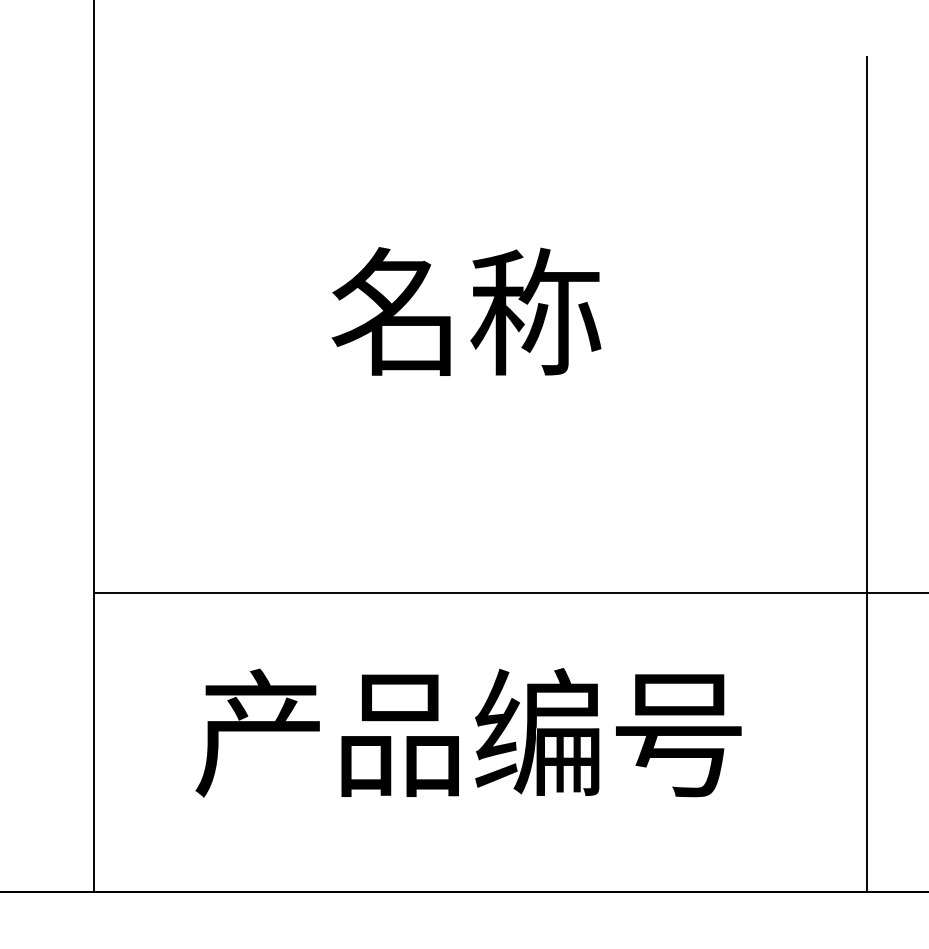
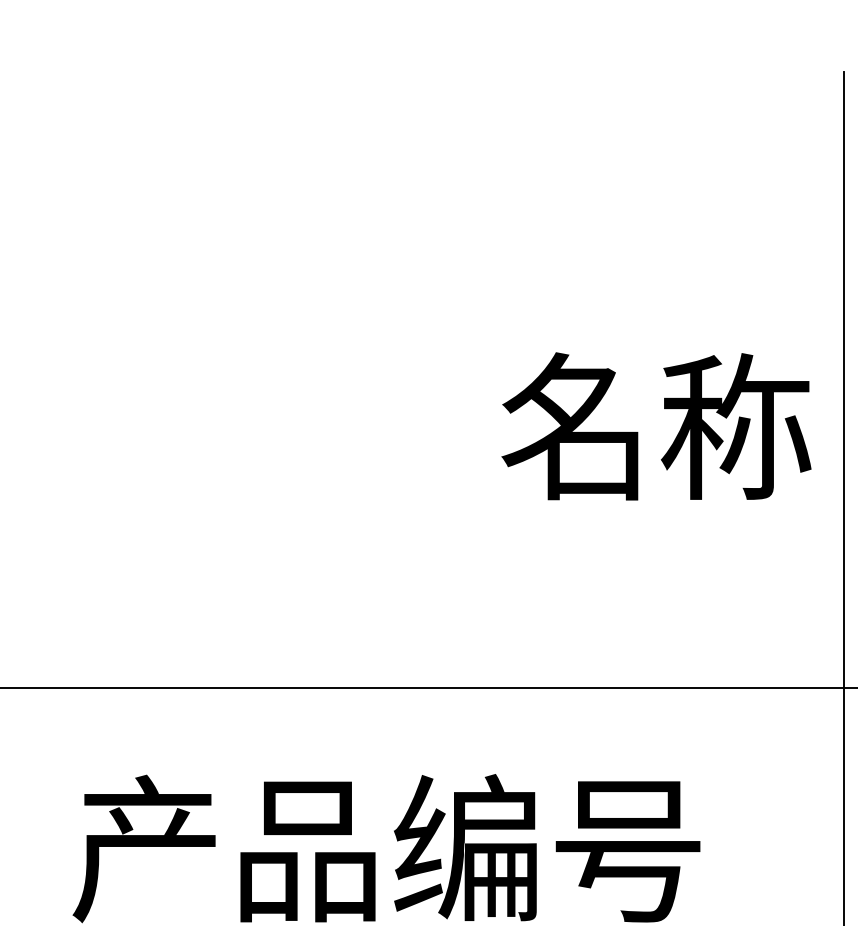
text: (466, 311) -> (656, 426), moved

